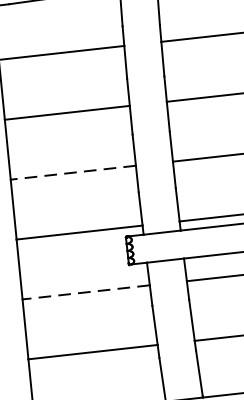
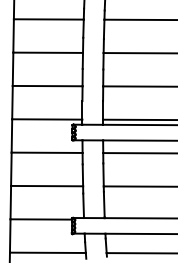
line: (73, 173) -> (47, 86), dashed -> solid
line: (85, 291) -> (46, 152), dashed -> solid

